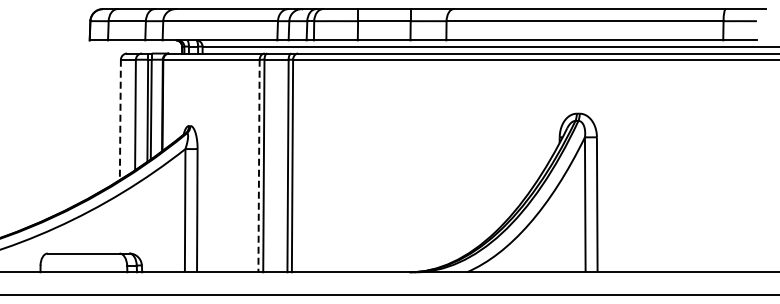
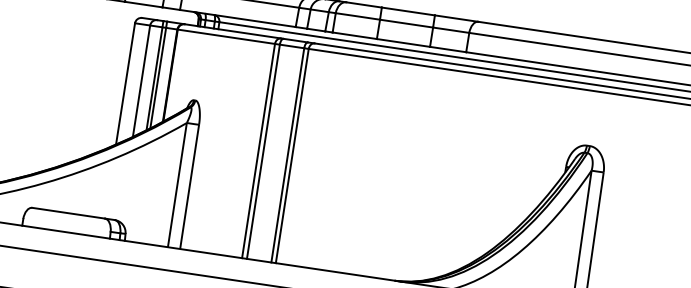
line: (120, 120) -> (125, 84), dashed -> solid
line: (259, 166) -> (258, 151), dashed -> solid

